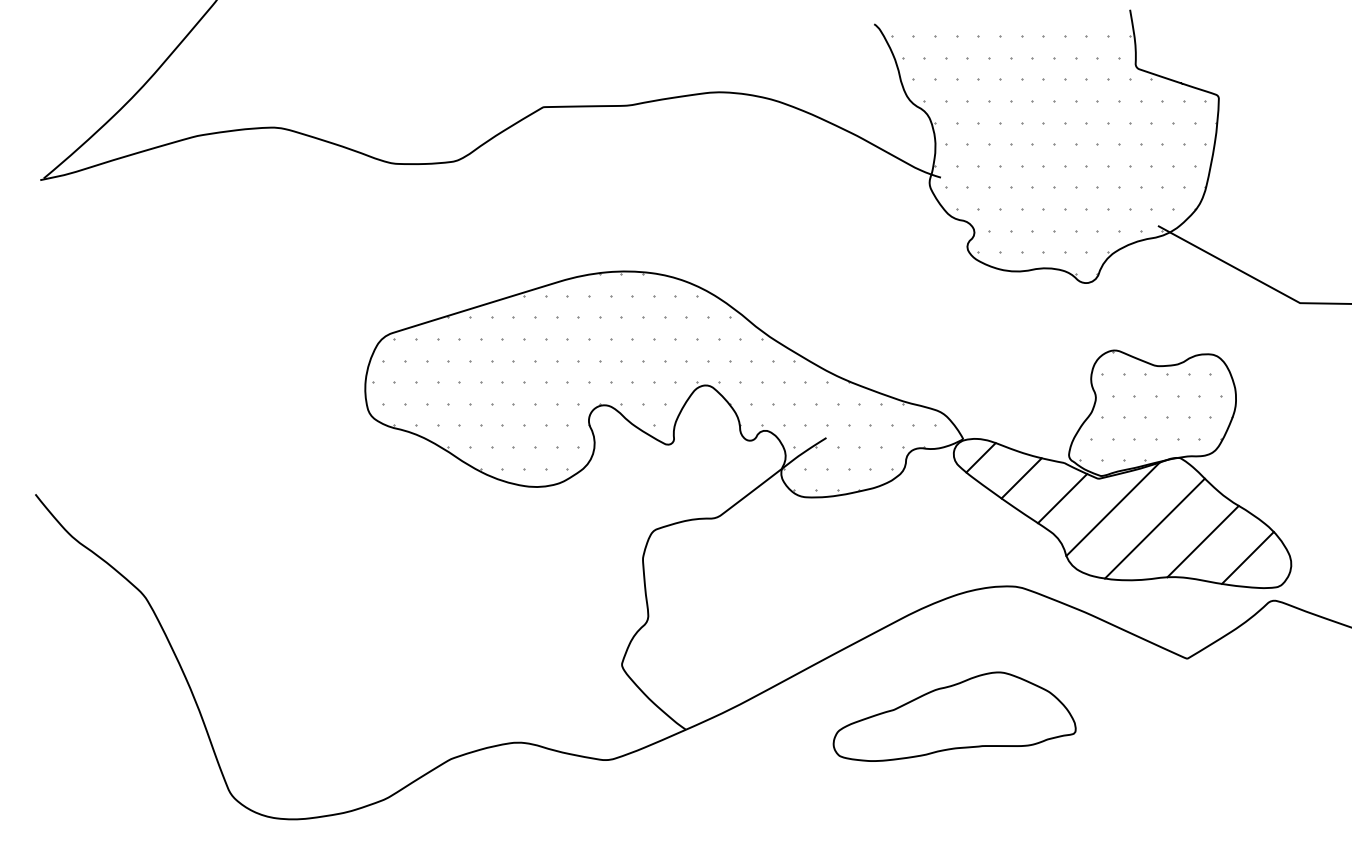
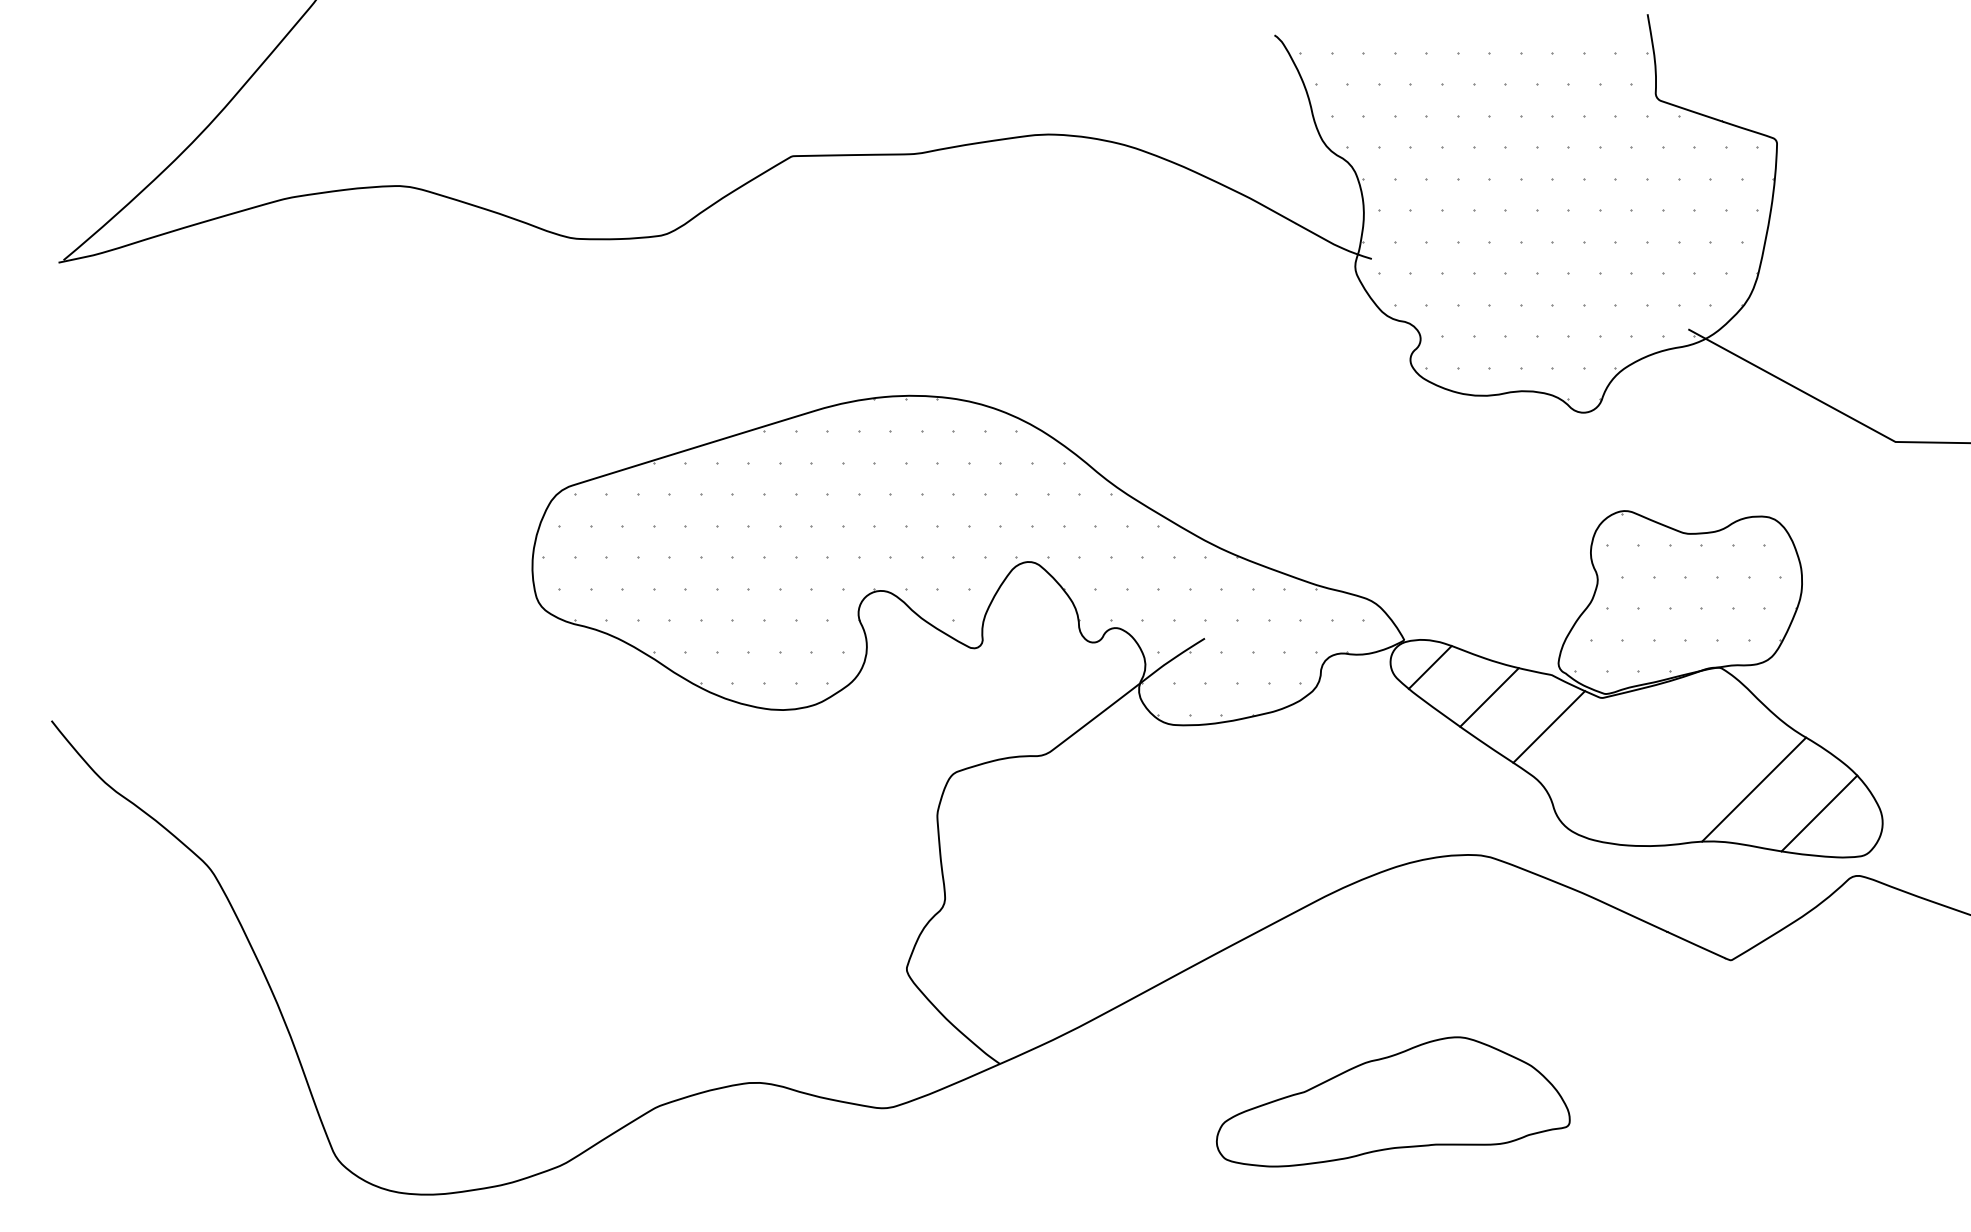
line: (1112, 509) -> (1621, 742), removed
line: (1154, 528) -> (1683, 770), removed
part: (954, 716) -> (1393, 1101), moved

